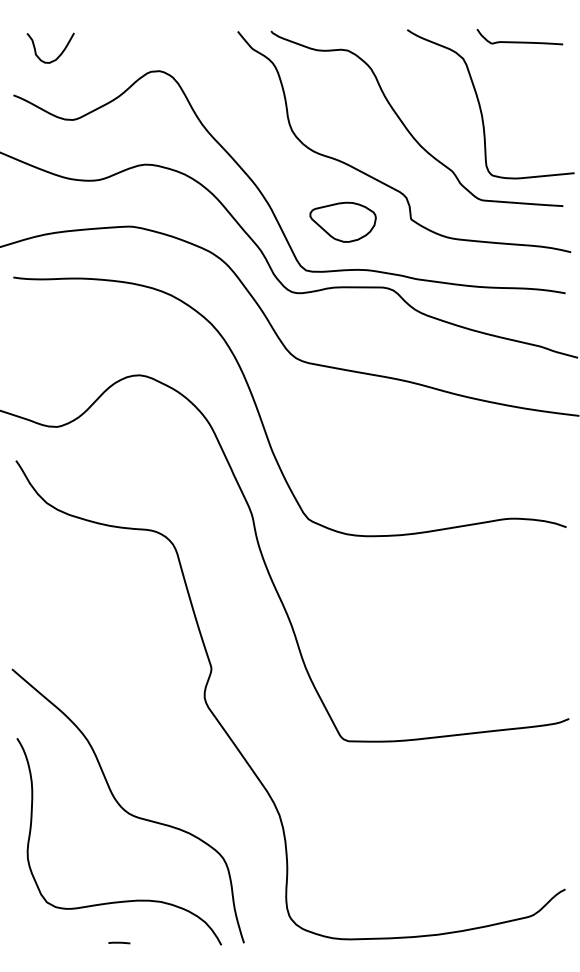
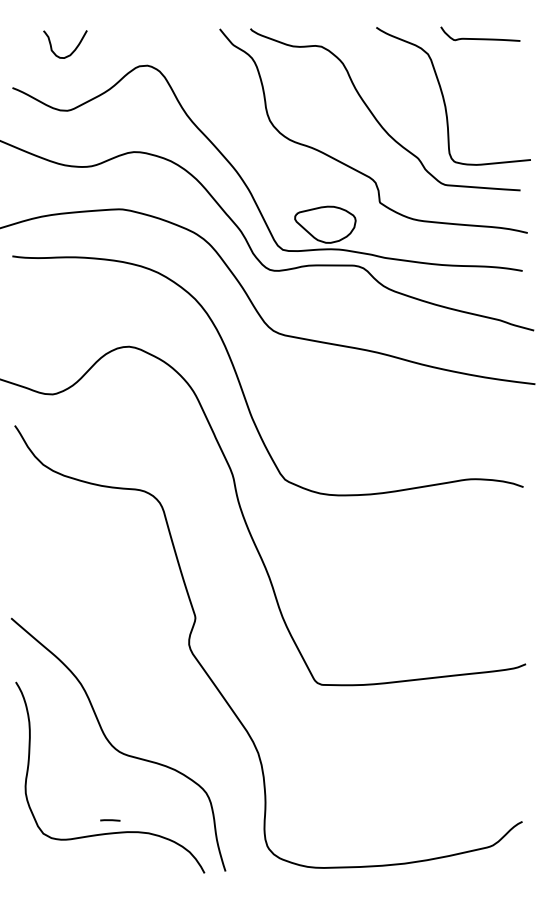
curve: (58, 55) -> (72, 51), moved
part: (342, 221) -> (324, 224), moved
line: (119, 942) -> (110, 819), moved

